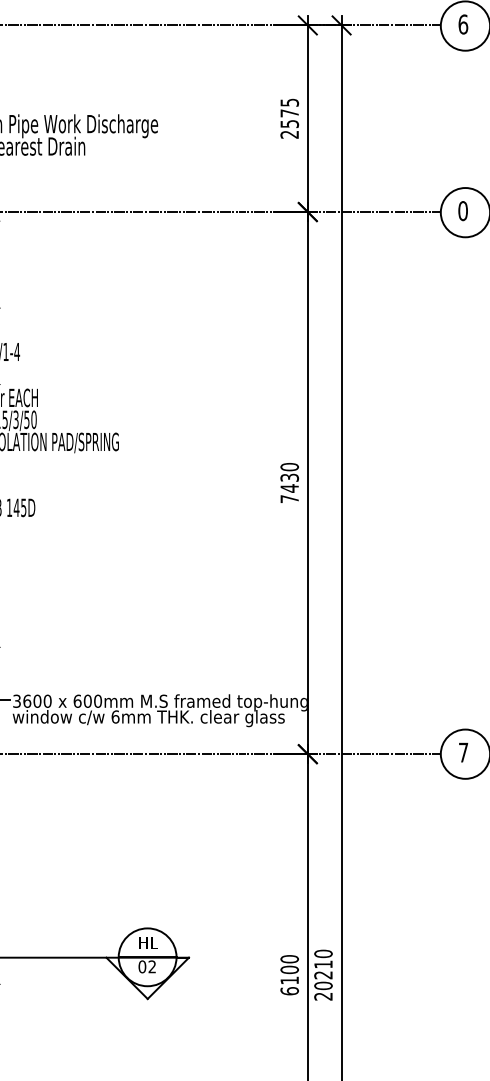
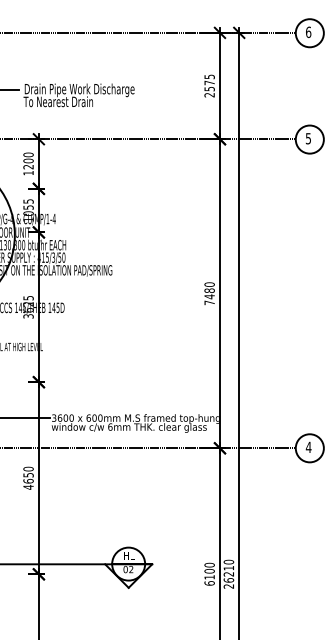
text: (463, 210) -> (308, 138), 0 -> 5
text: (289, 477) -> (209, 290), 7430 -> 7480
text: (463, 751) -> (308, 446), 7 -> 4
text: (322, 986) -> (228, 580), 20210 -> 26210

